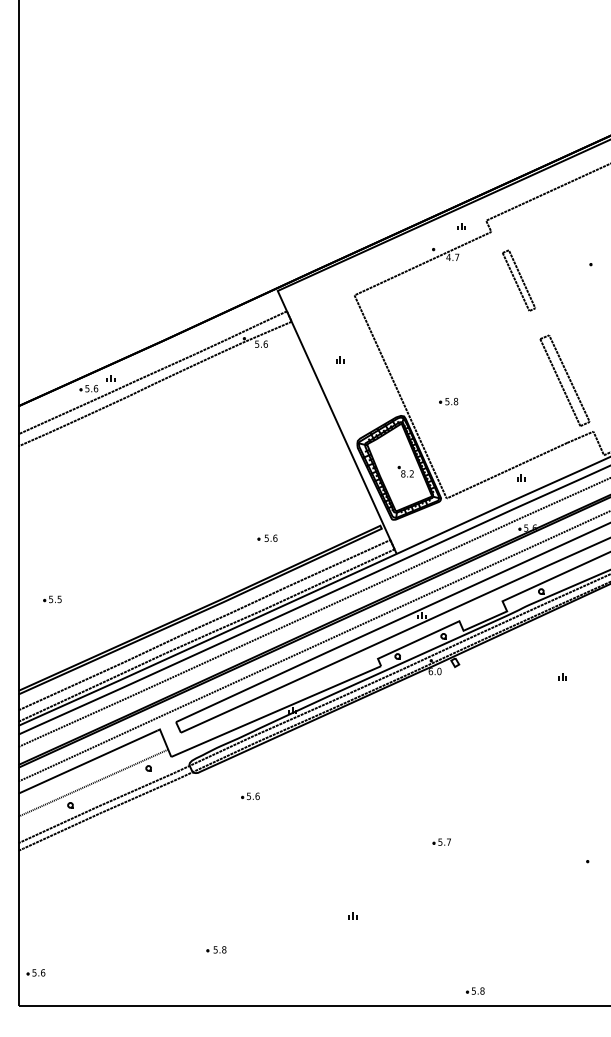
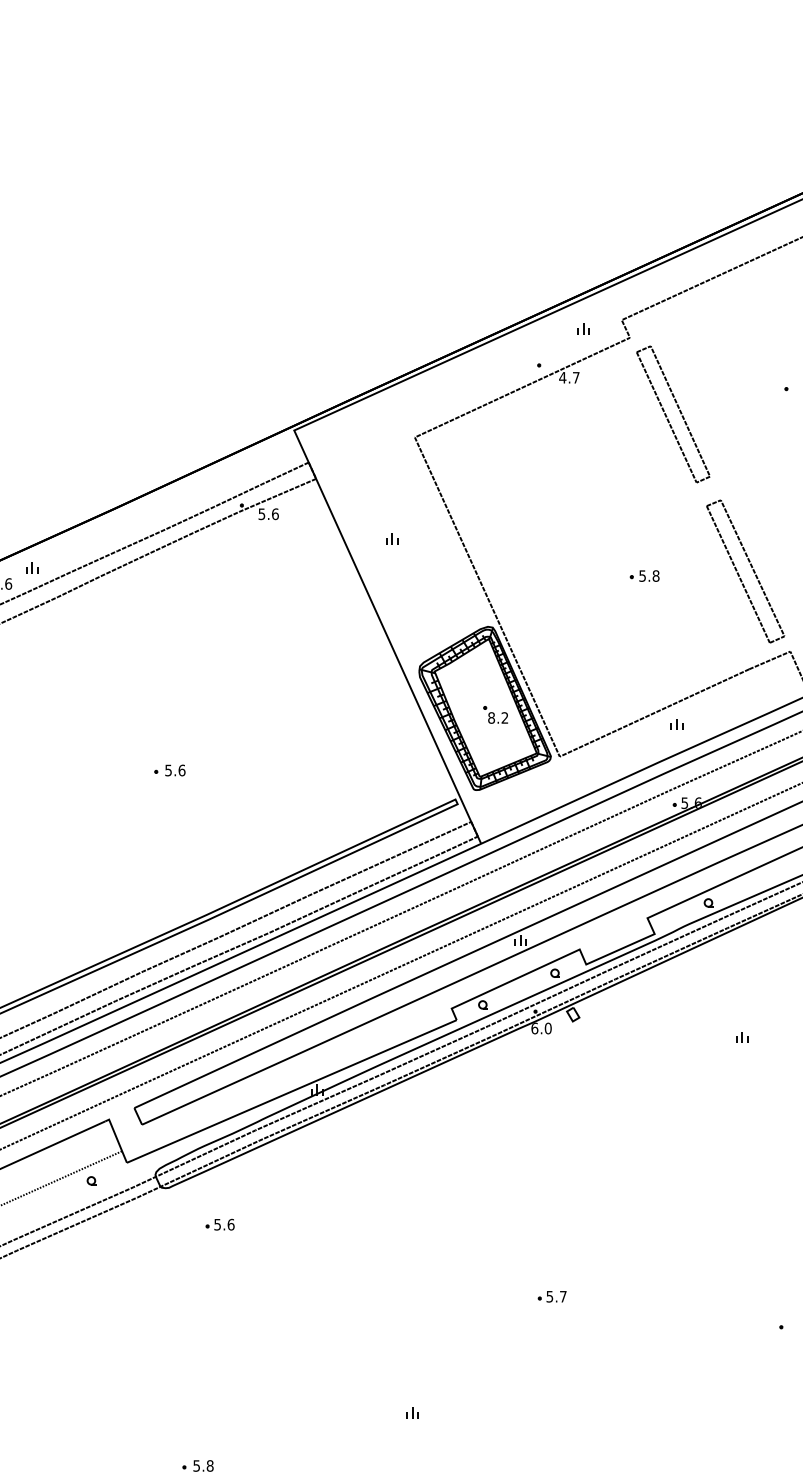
part: (518, 280) -> (672, 414), size x1.43
part: (448, 401) -> (644, 575), moved
part: (267, 537) -> (169, 769), moved
part: (250, 796) -> (219, 1224), moved

